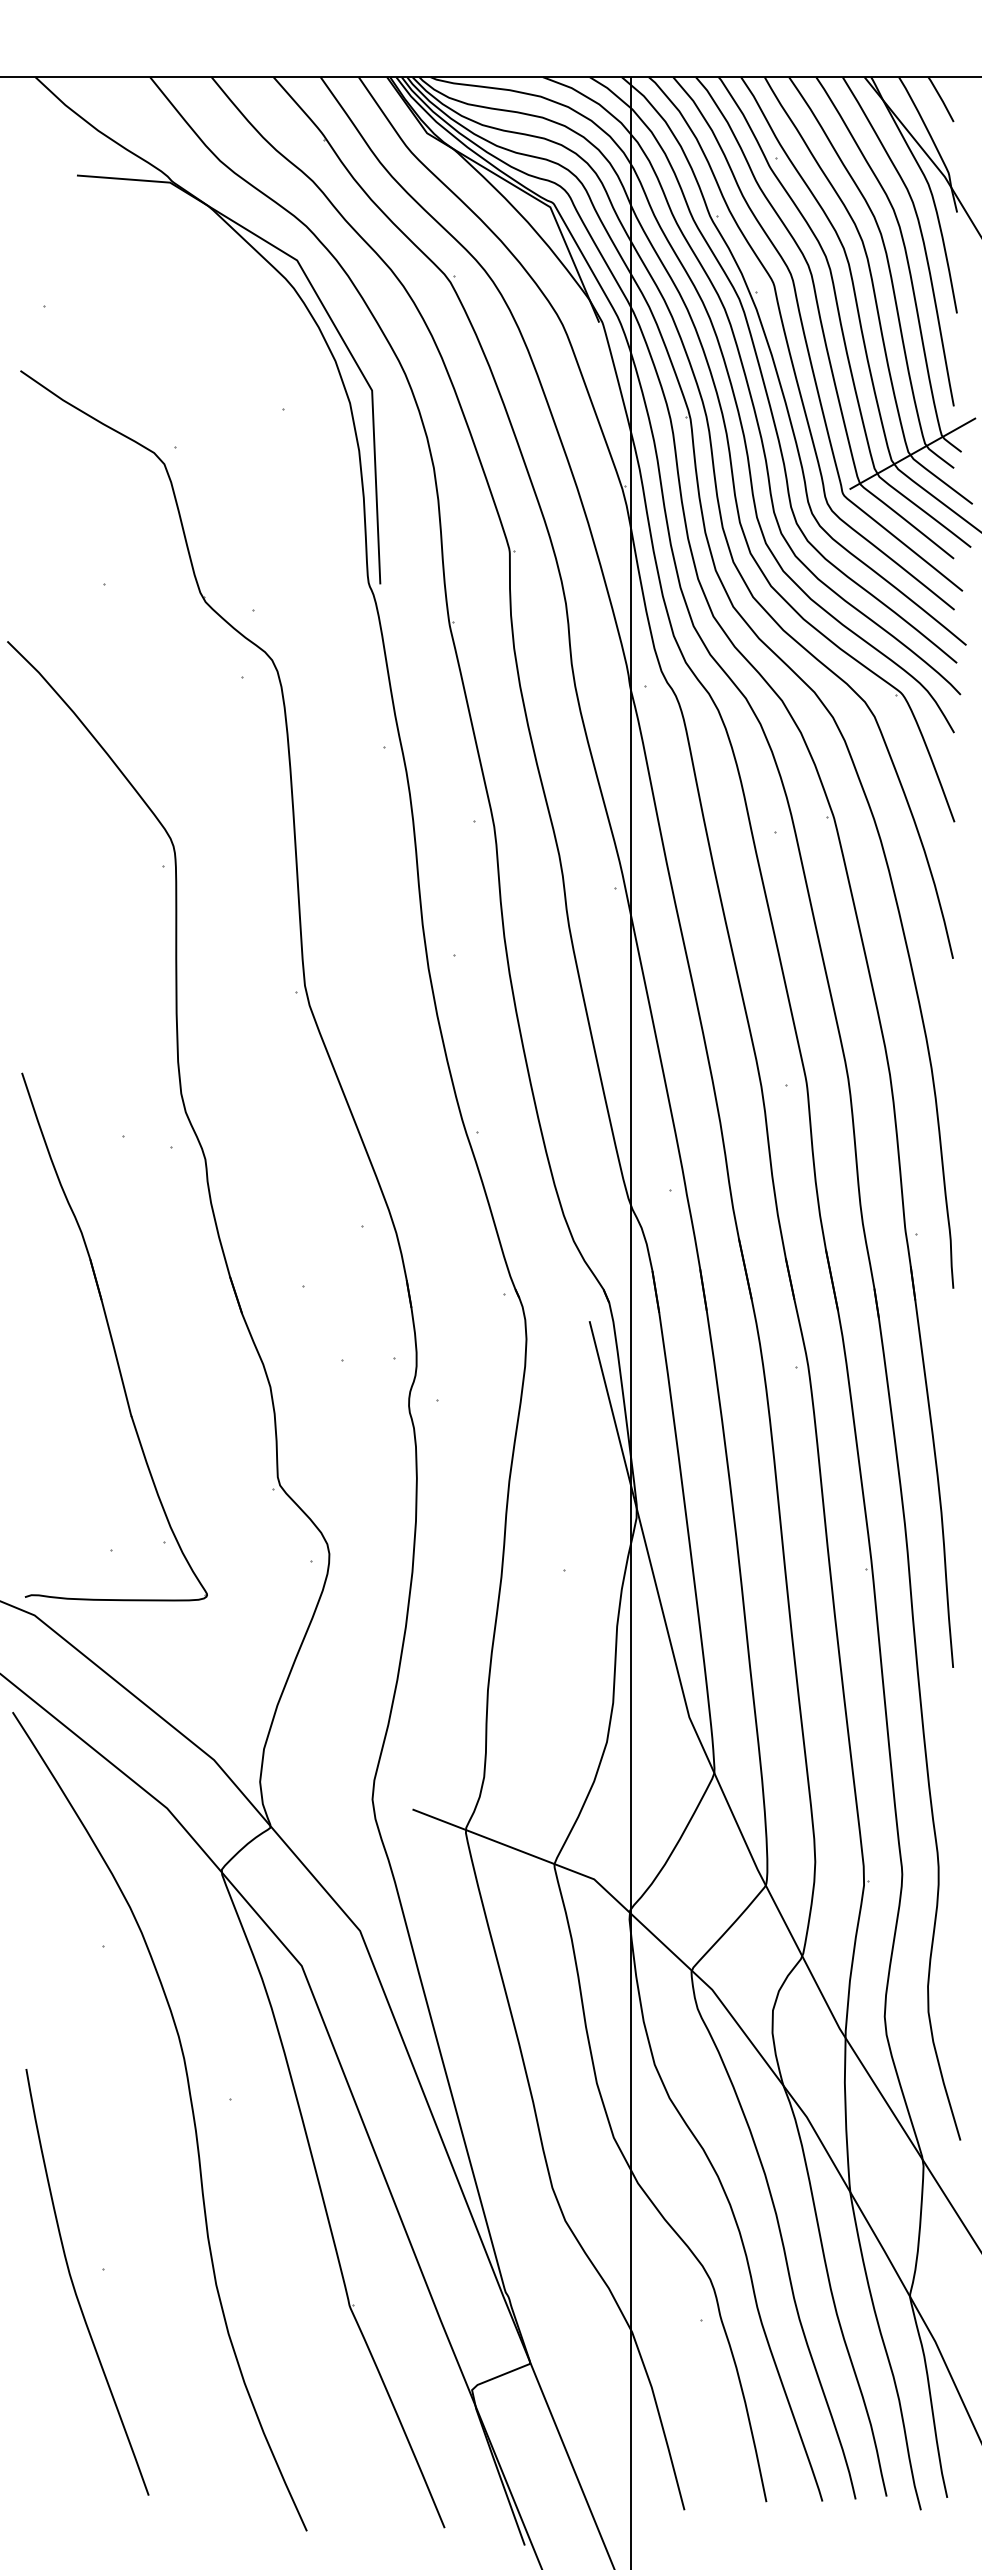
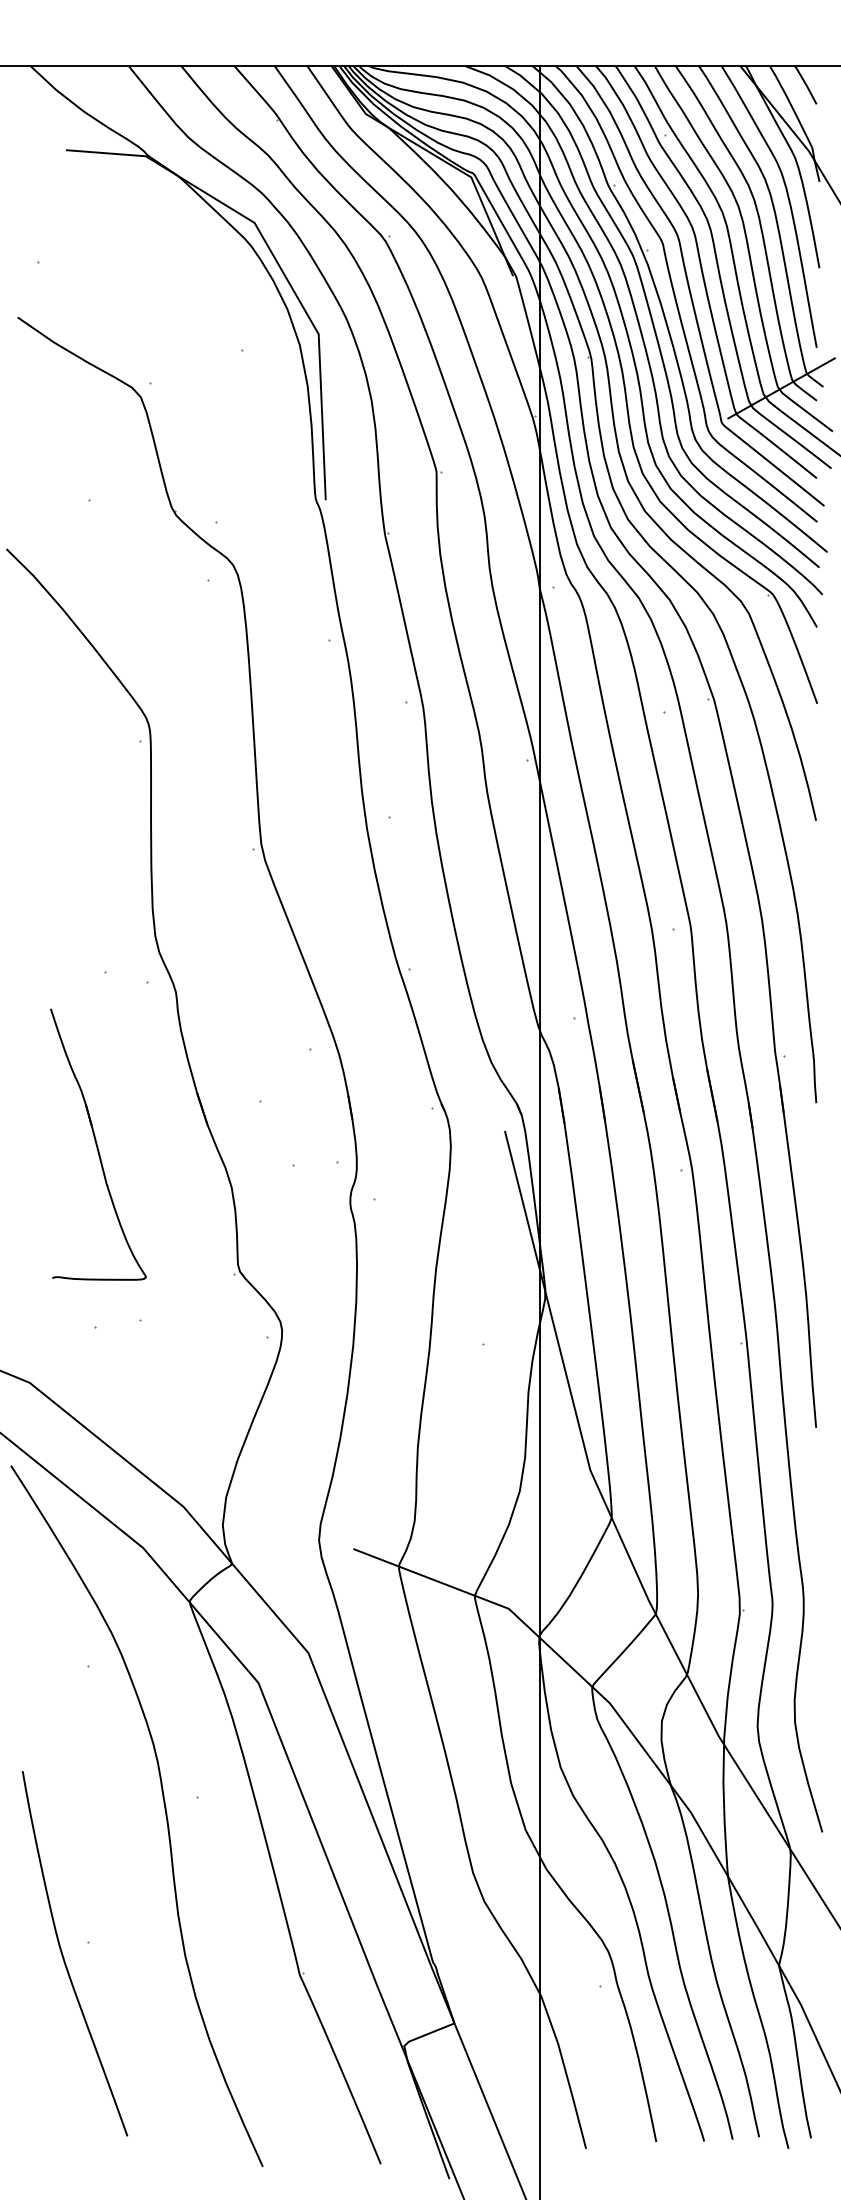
part: (114, 1336) -> (98, 1144), size x0.6

